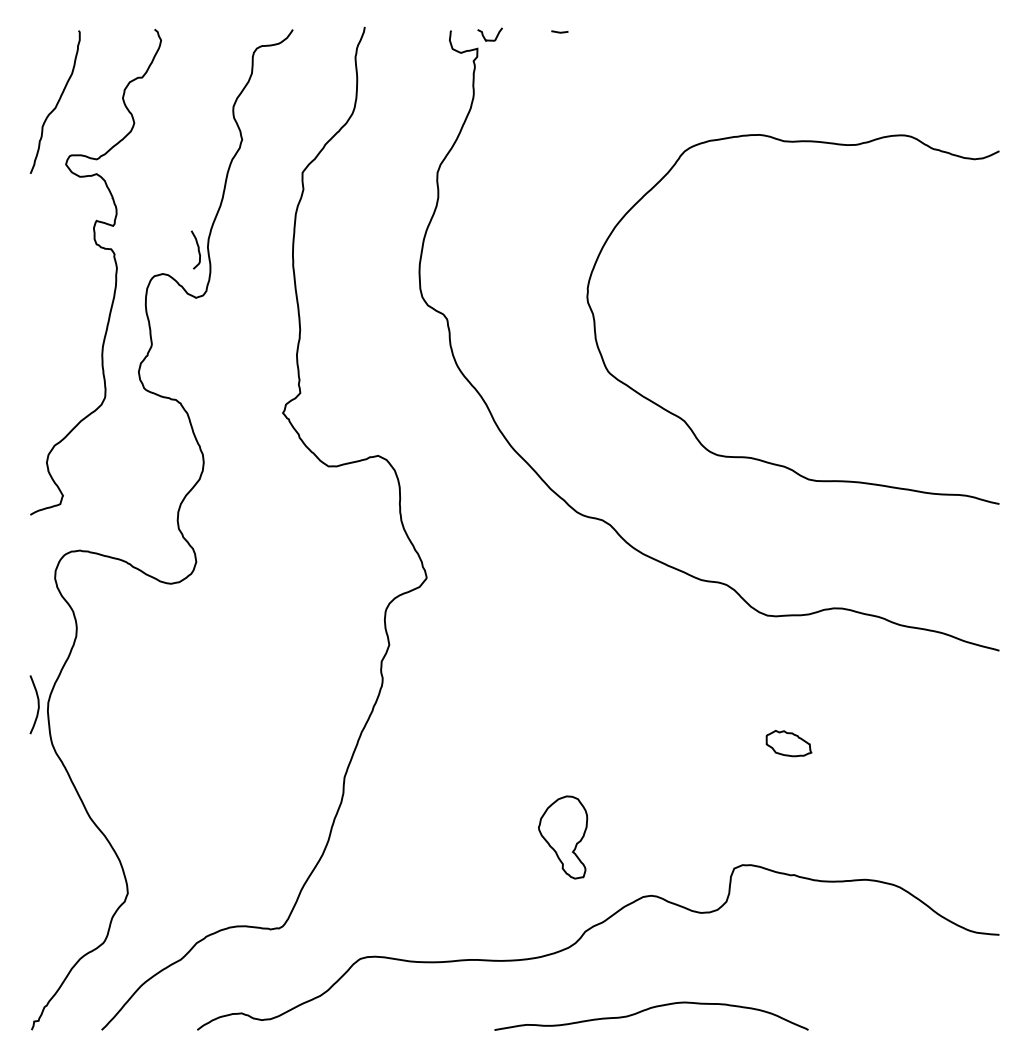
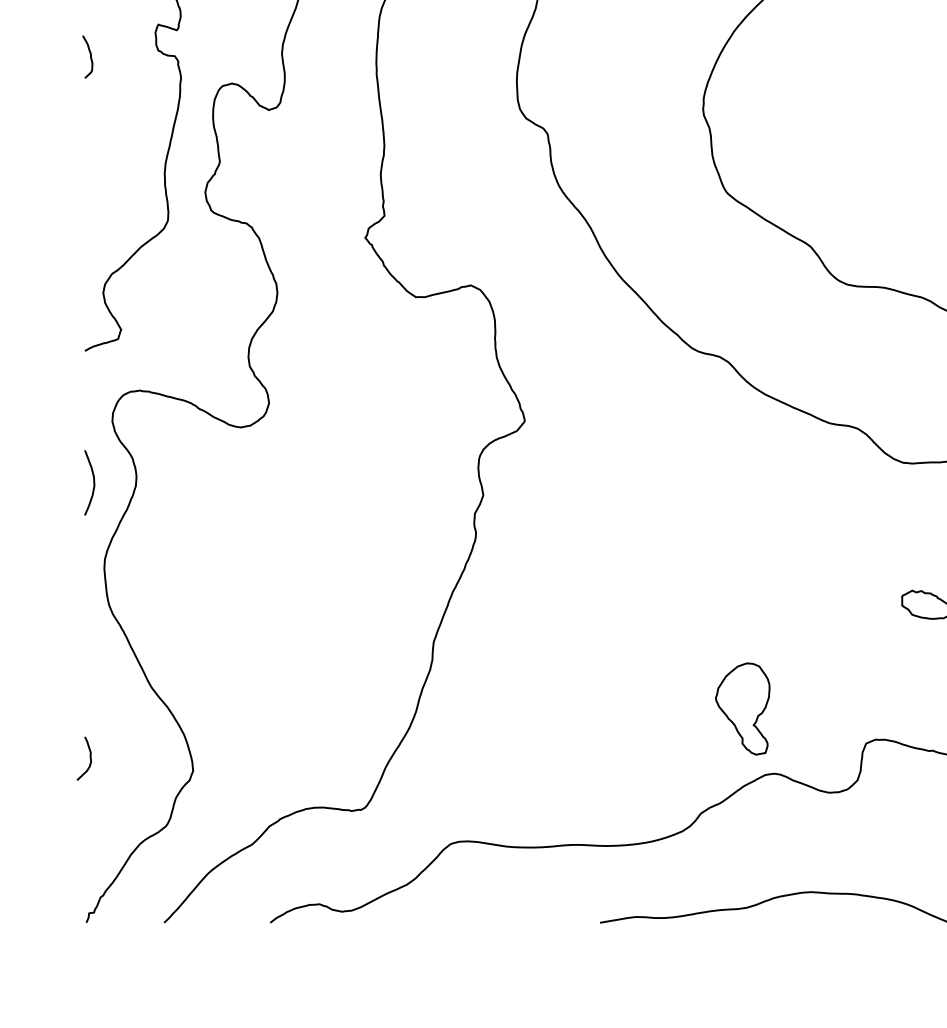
curve: (197, 249) -> (89, 56), moved
curve: (37, 704) -> (92, 482), moved
part: (563, 837) -> (743, 709), moved
curve: (34, 881) -> (89, 757), added

